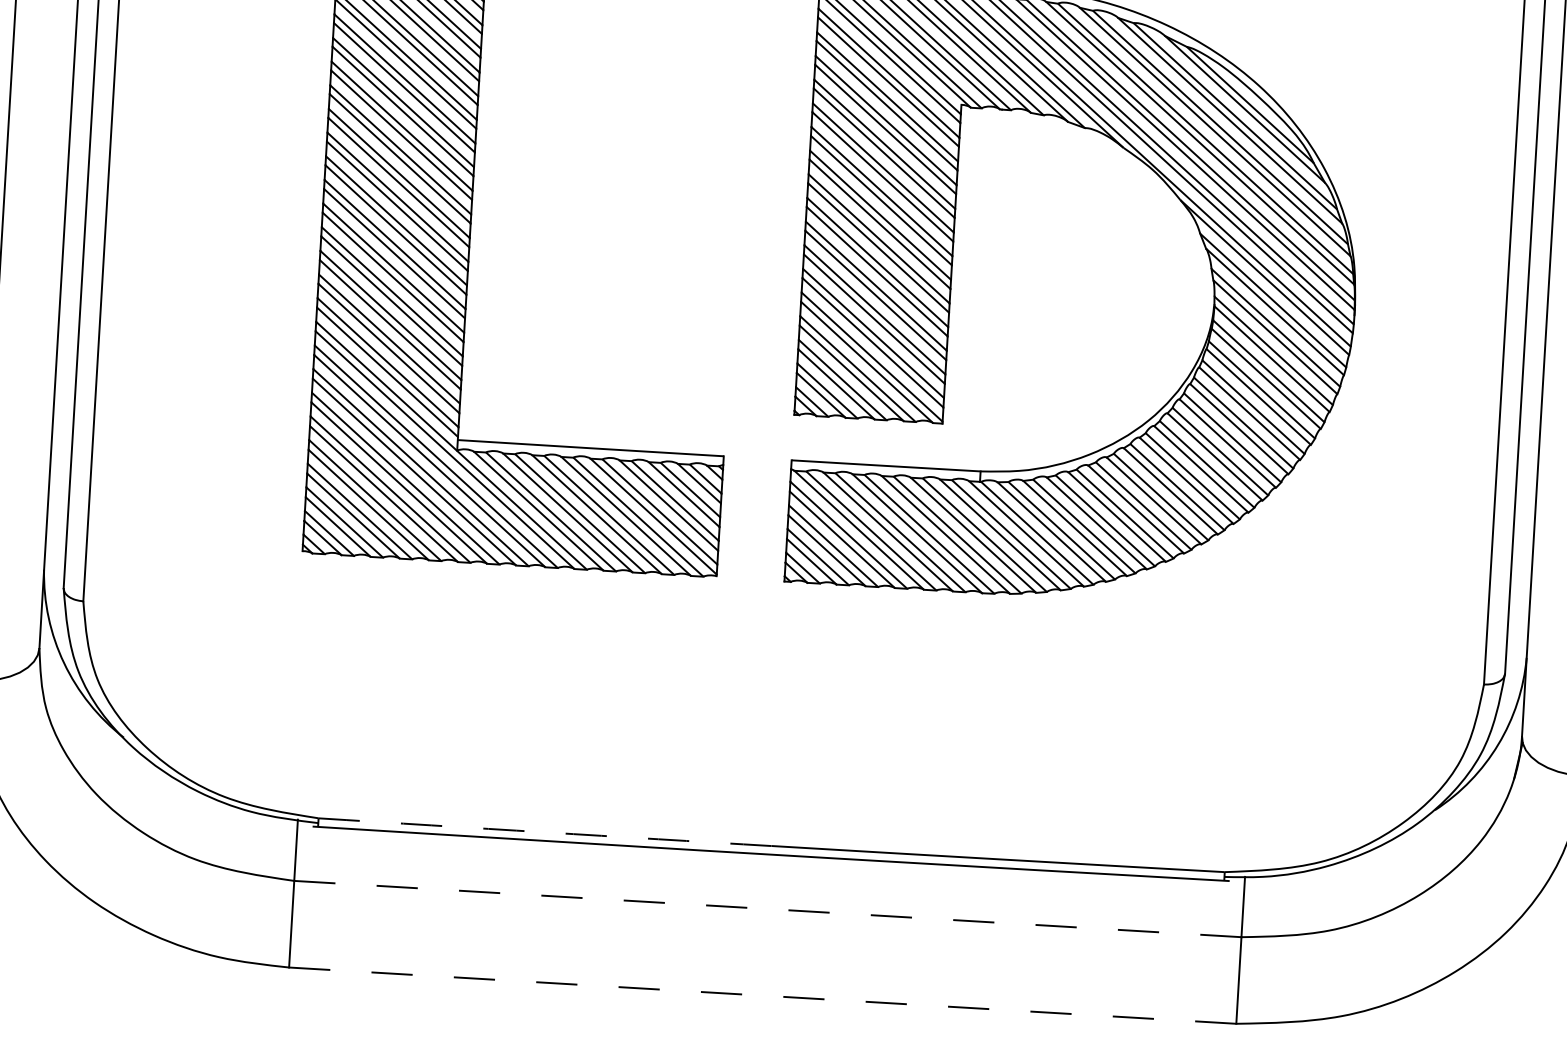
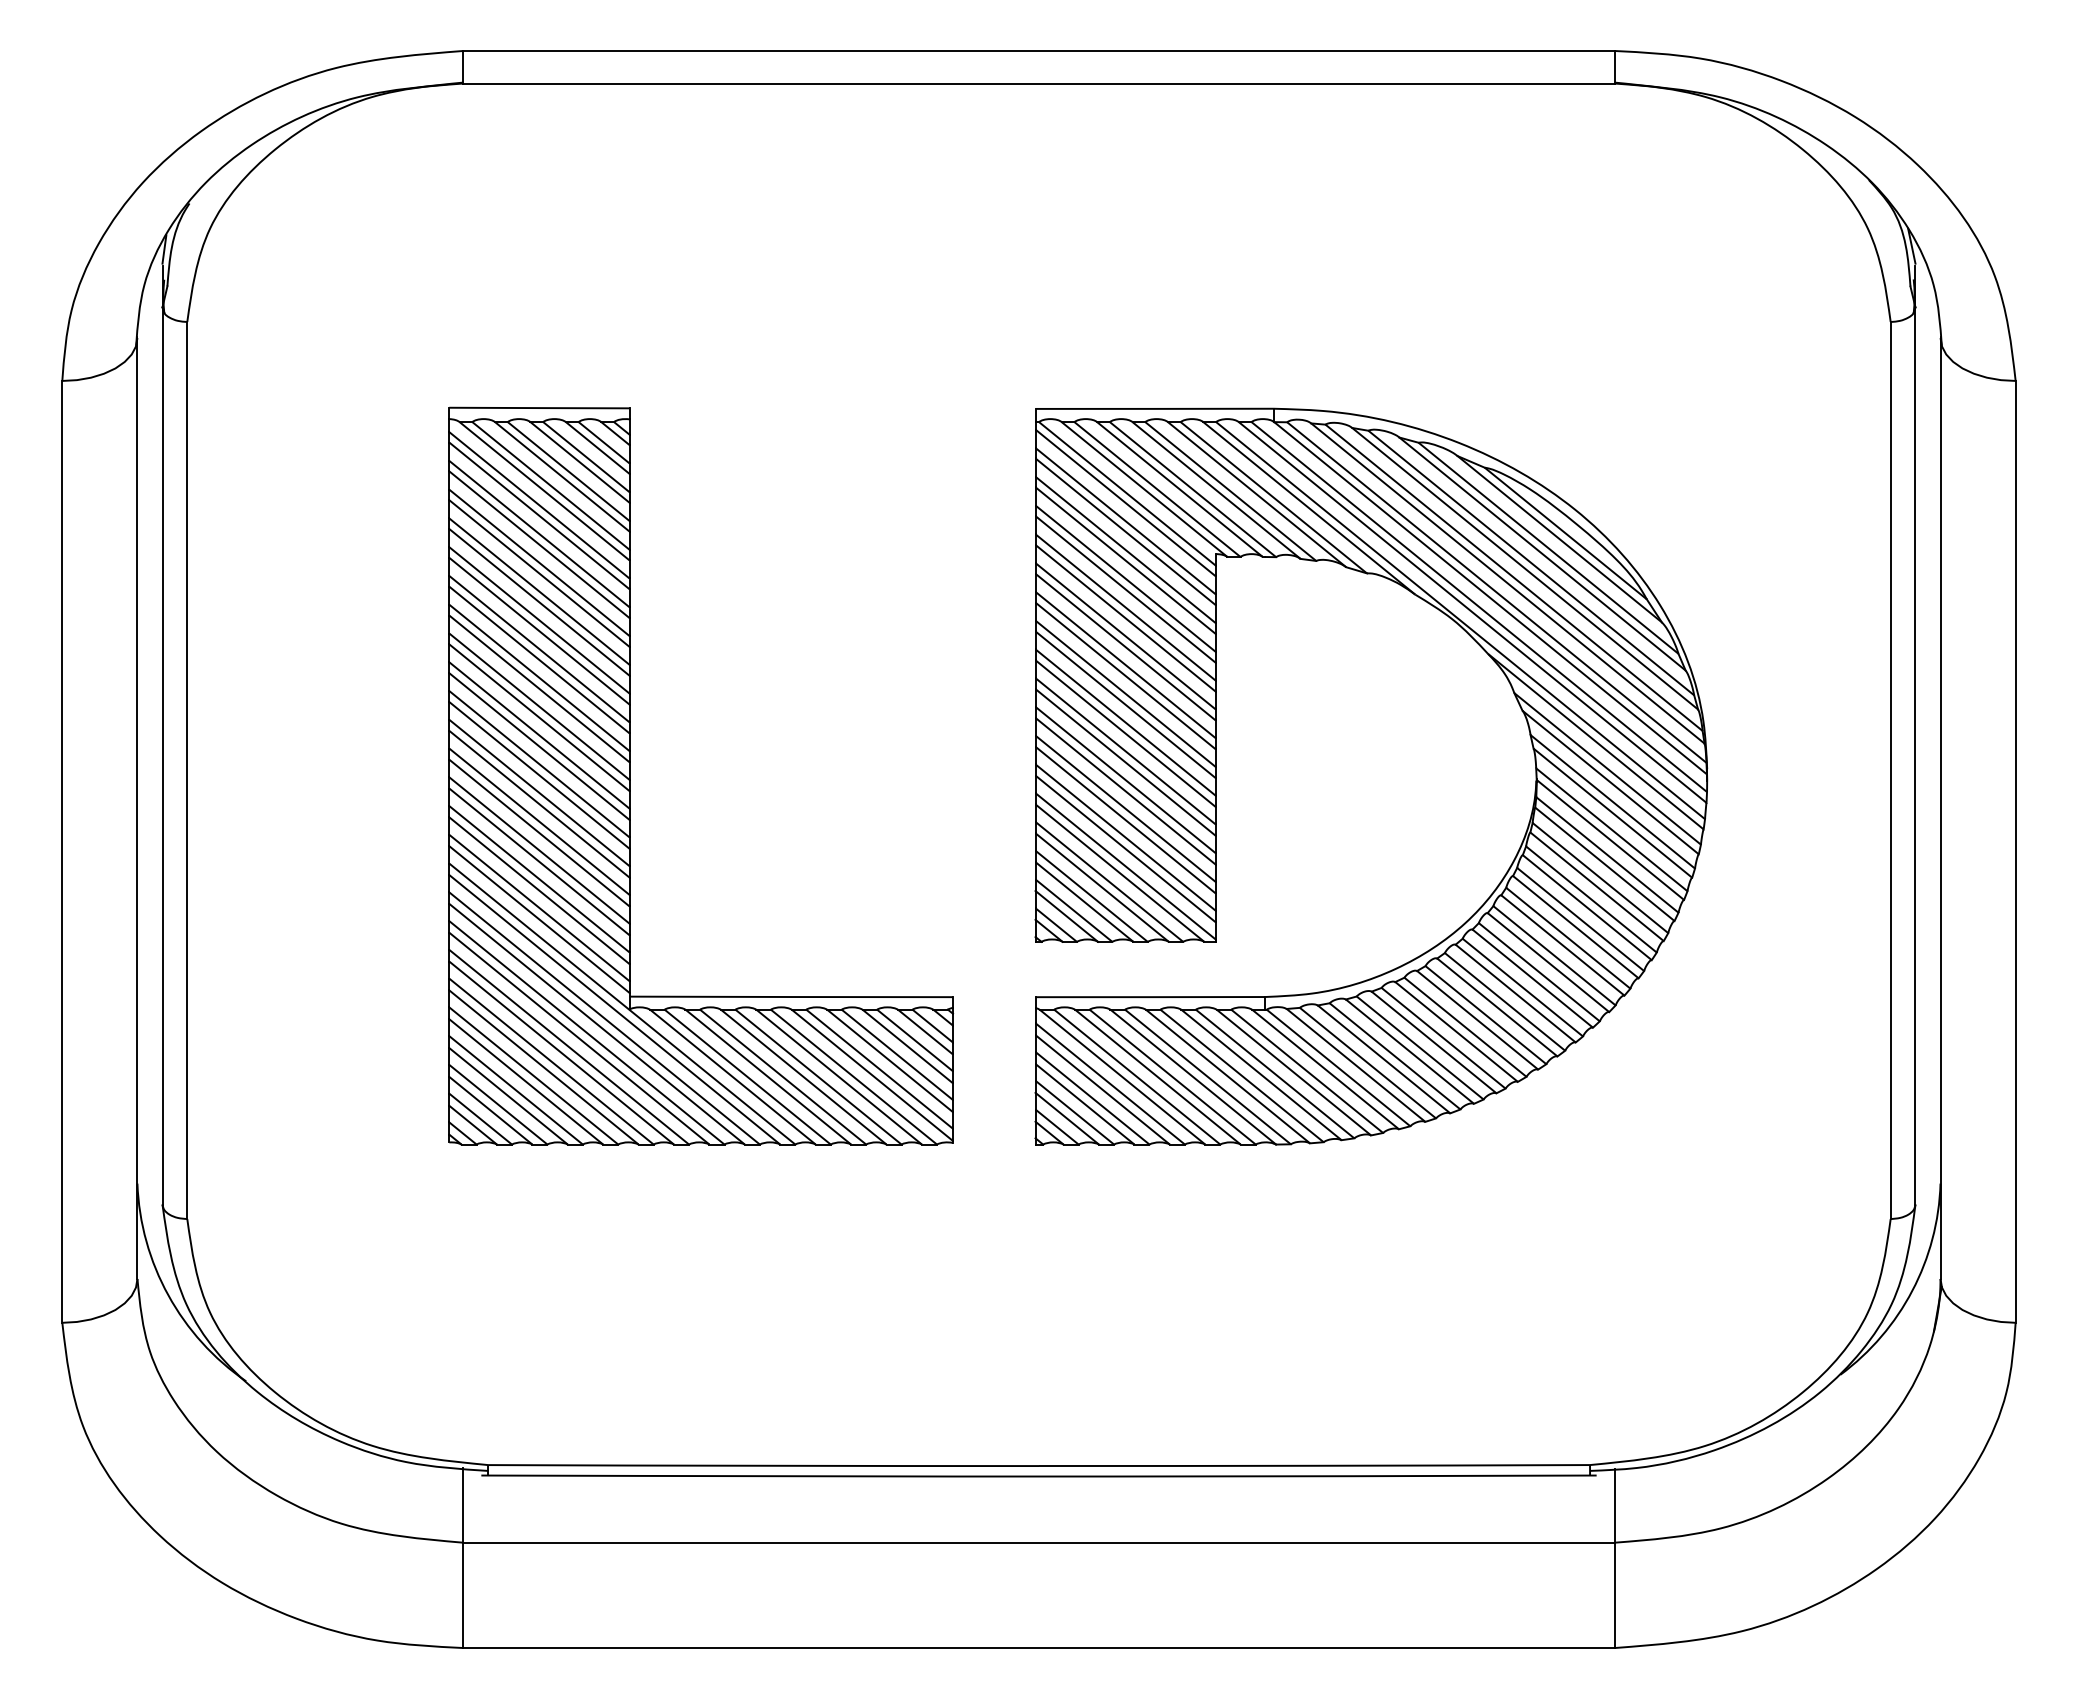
arc: (545, 832) -> (763, 1465), dashed -> solid
line: (767, 908) -> (1038, 1542), dashed -> solid
line: (762, 996) -> (1038, 1648), dashed -> solid

